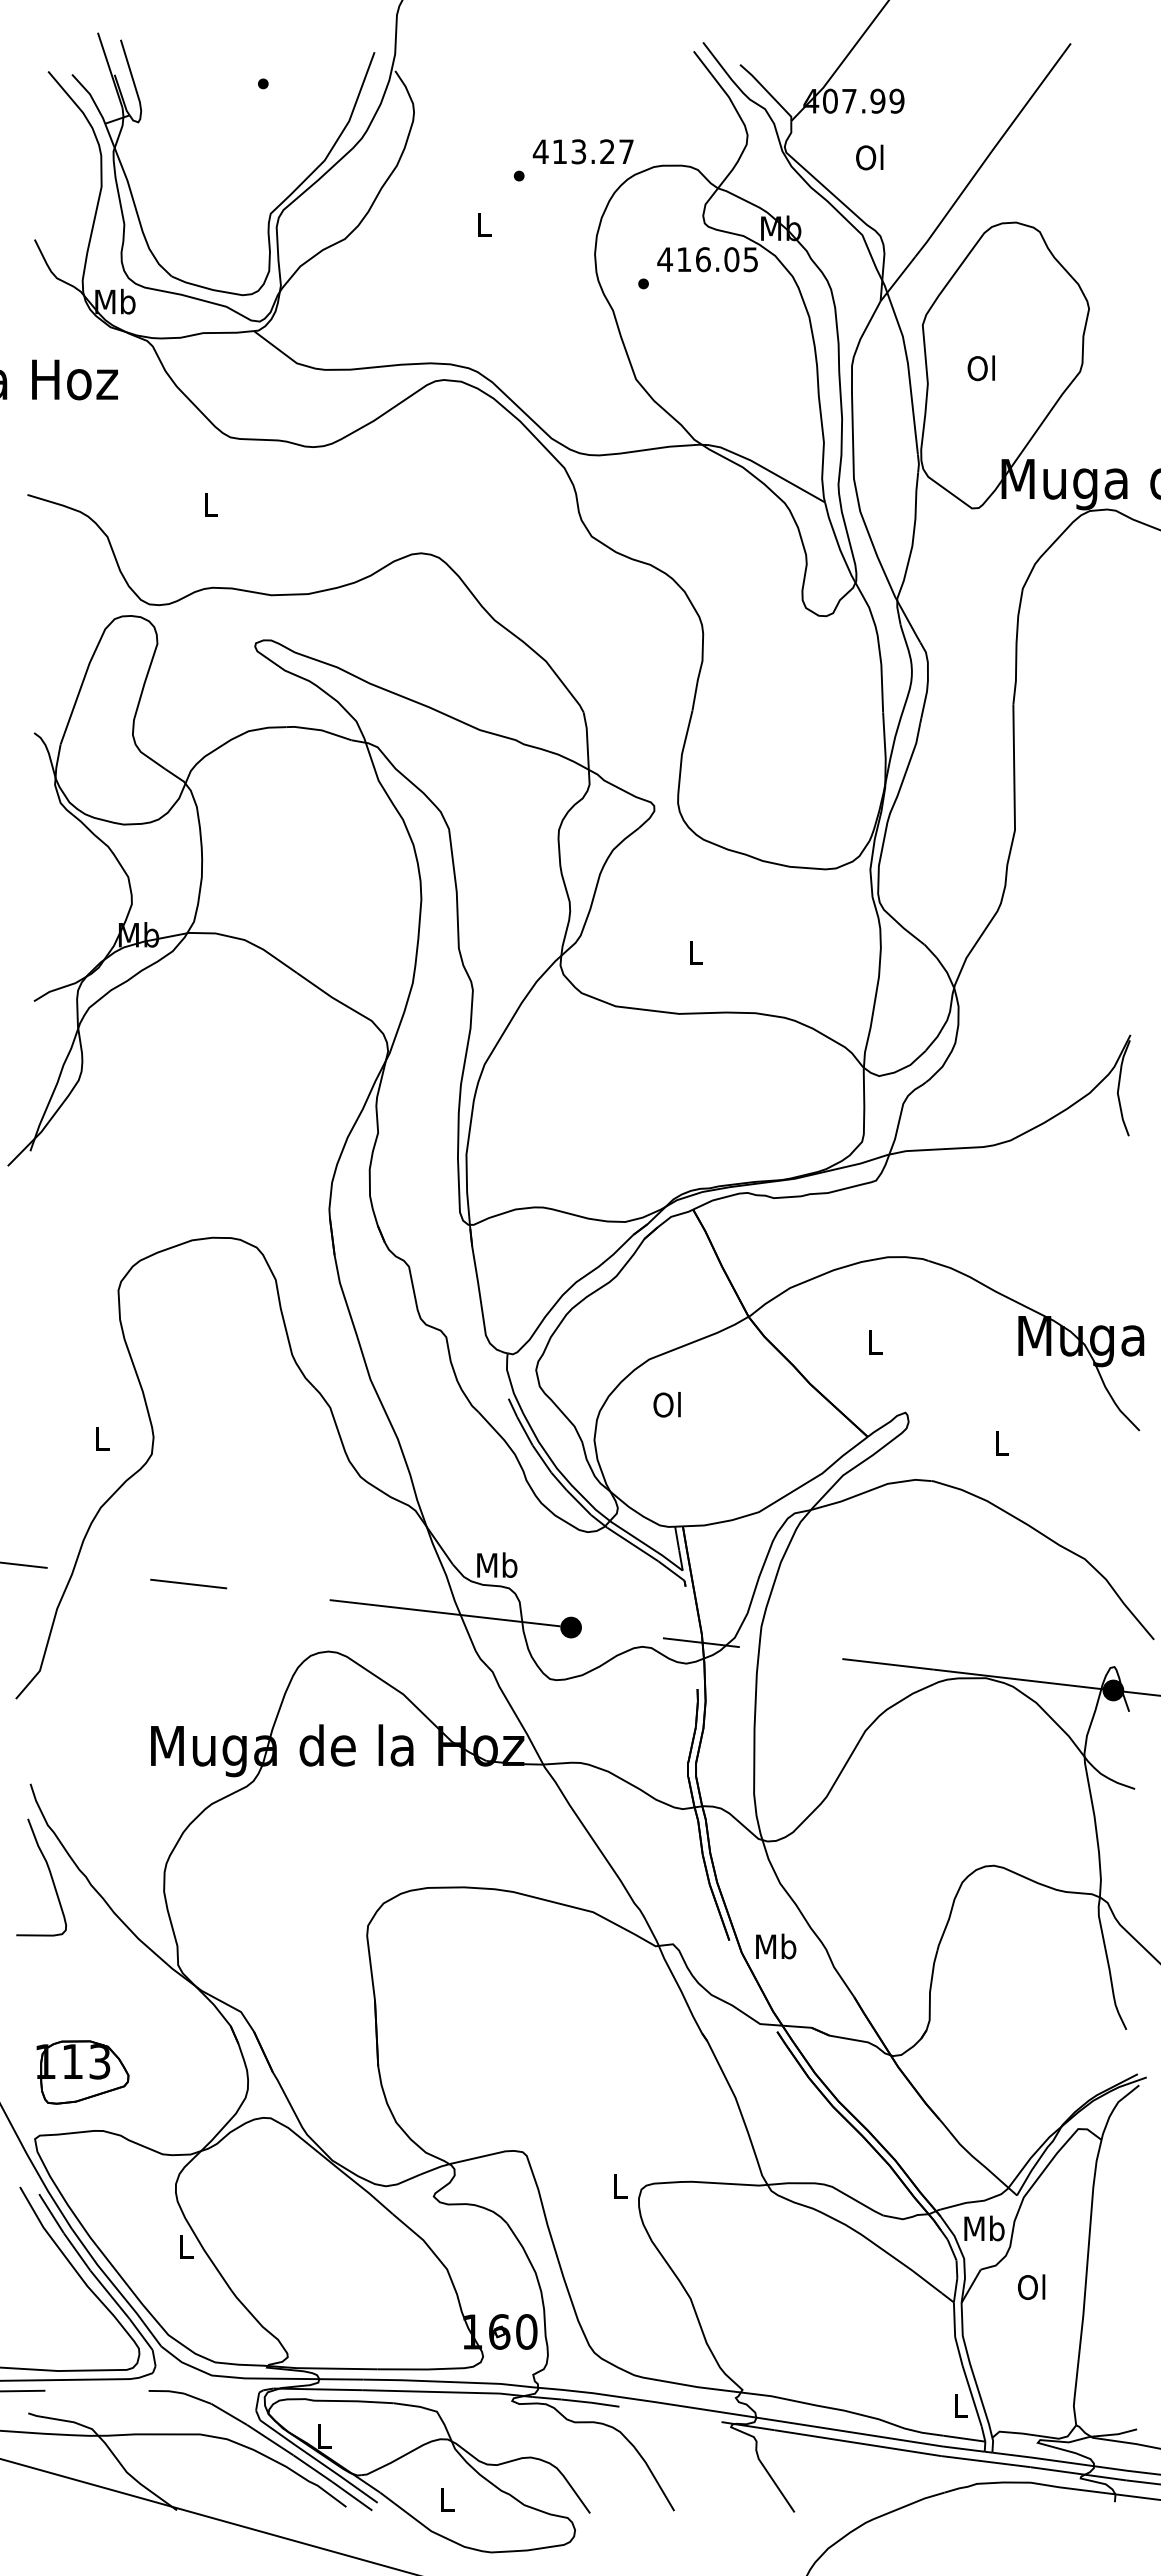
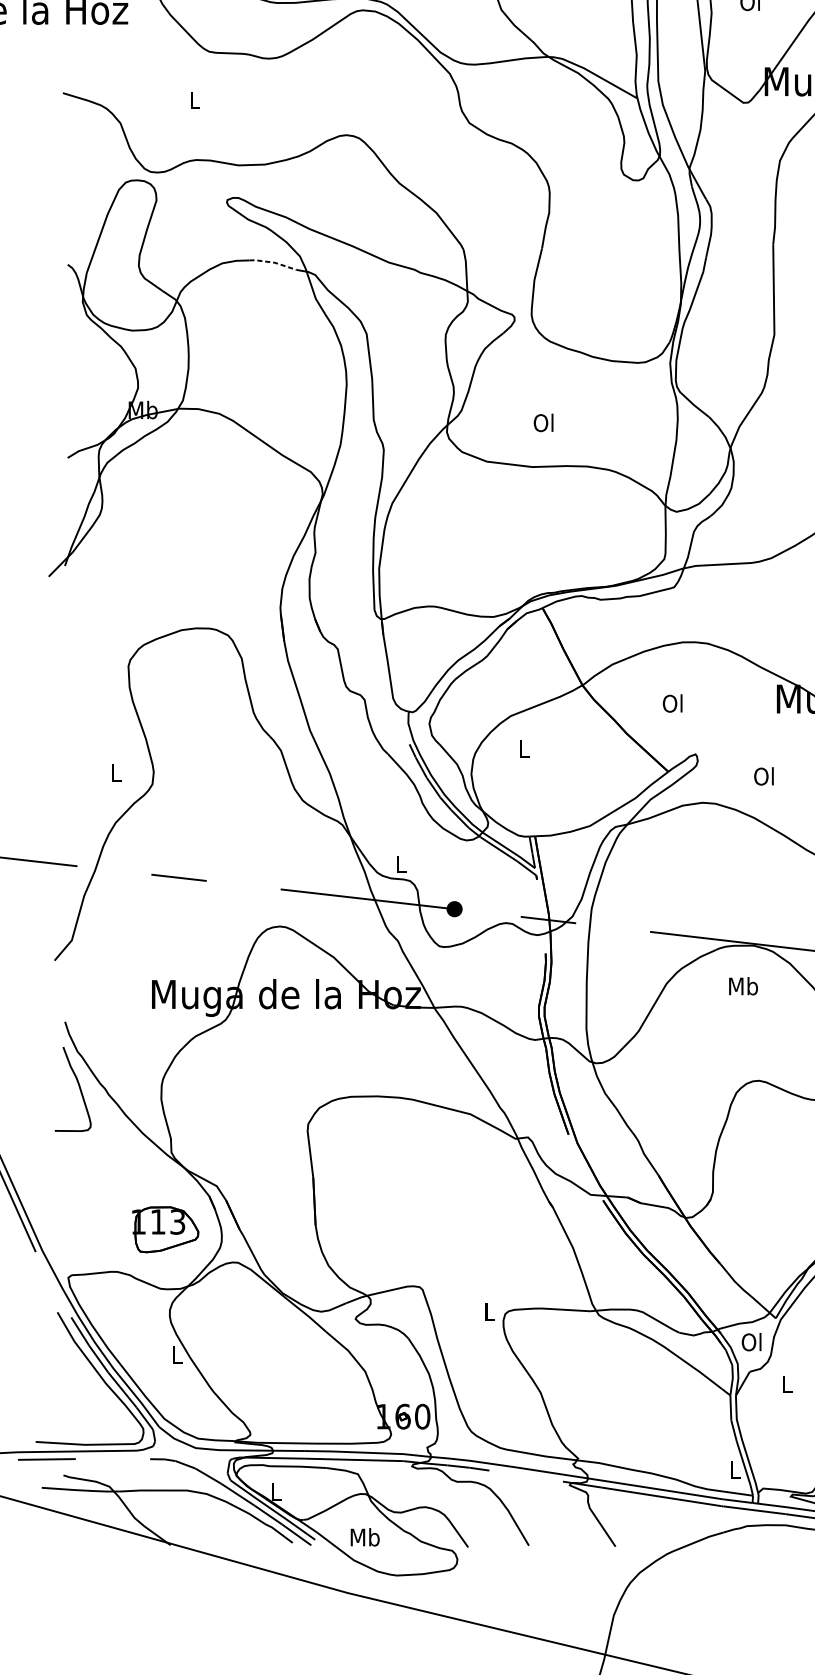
line: (319, 730) -> (273, 262), solid -> dashed
text: (694, 952) -> (543, 422), L -> Ol
text: (873, 1341) -> (672, 703), L -> Ol
text: (666, 1404) -> (523, 748), Ol -> L
text: (1000, 1443) -> (763, 776), L -> Ol
text: (497, 1564) -> (401, 863), Mb -> L
text: (776, 1946) -> (743, 986), moved
part: (82, 2072) -> (165, 1229), moved
text: (984, 2228) -> (752, 1342), Mb -> Ol
text: (1031, 2286) -> (786, 1383), Ol -> L
text: (447, 2499) -> (365, 1537), L -> Mb

